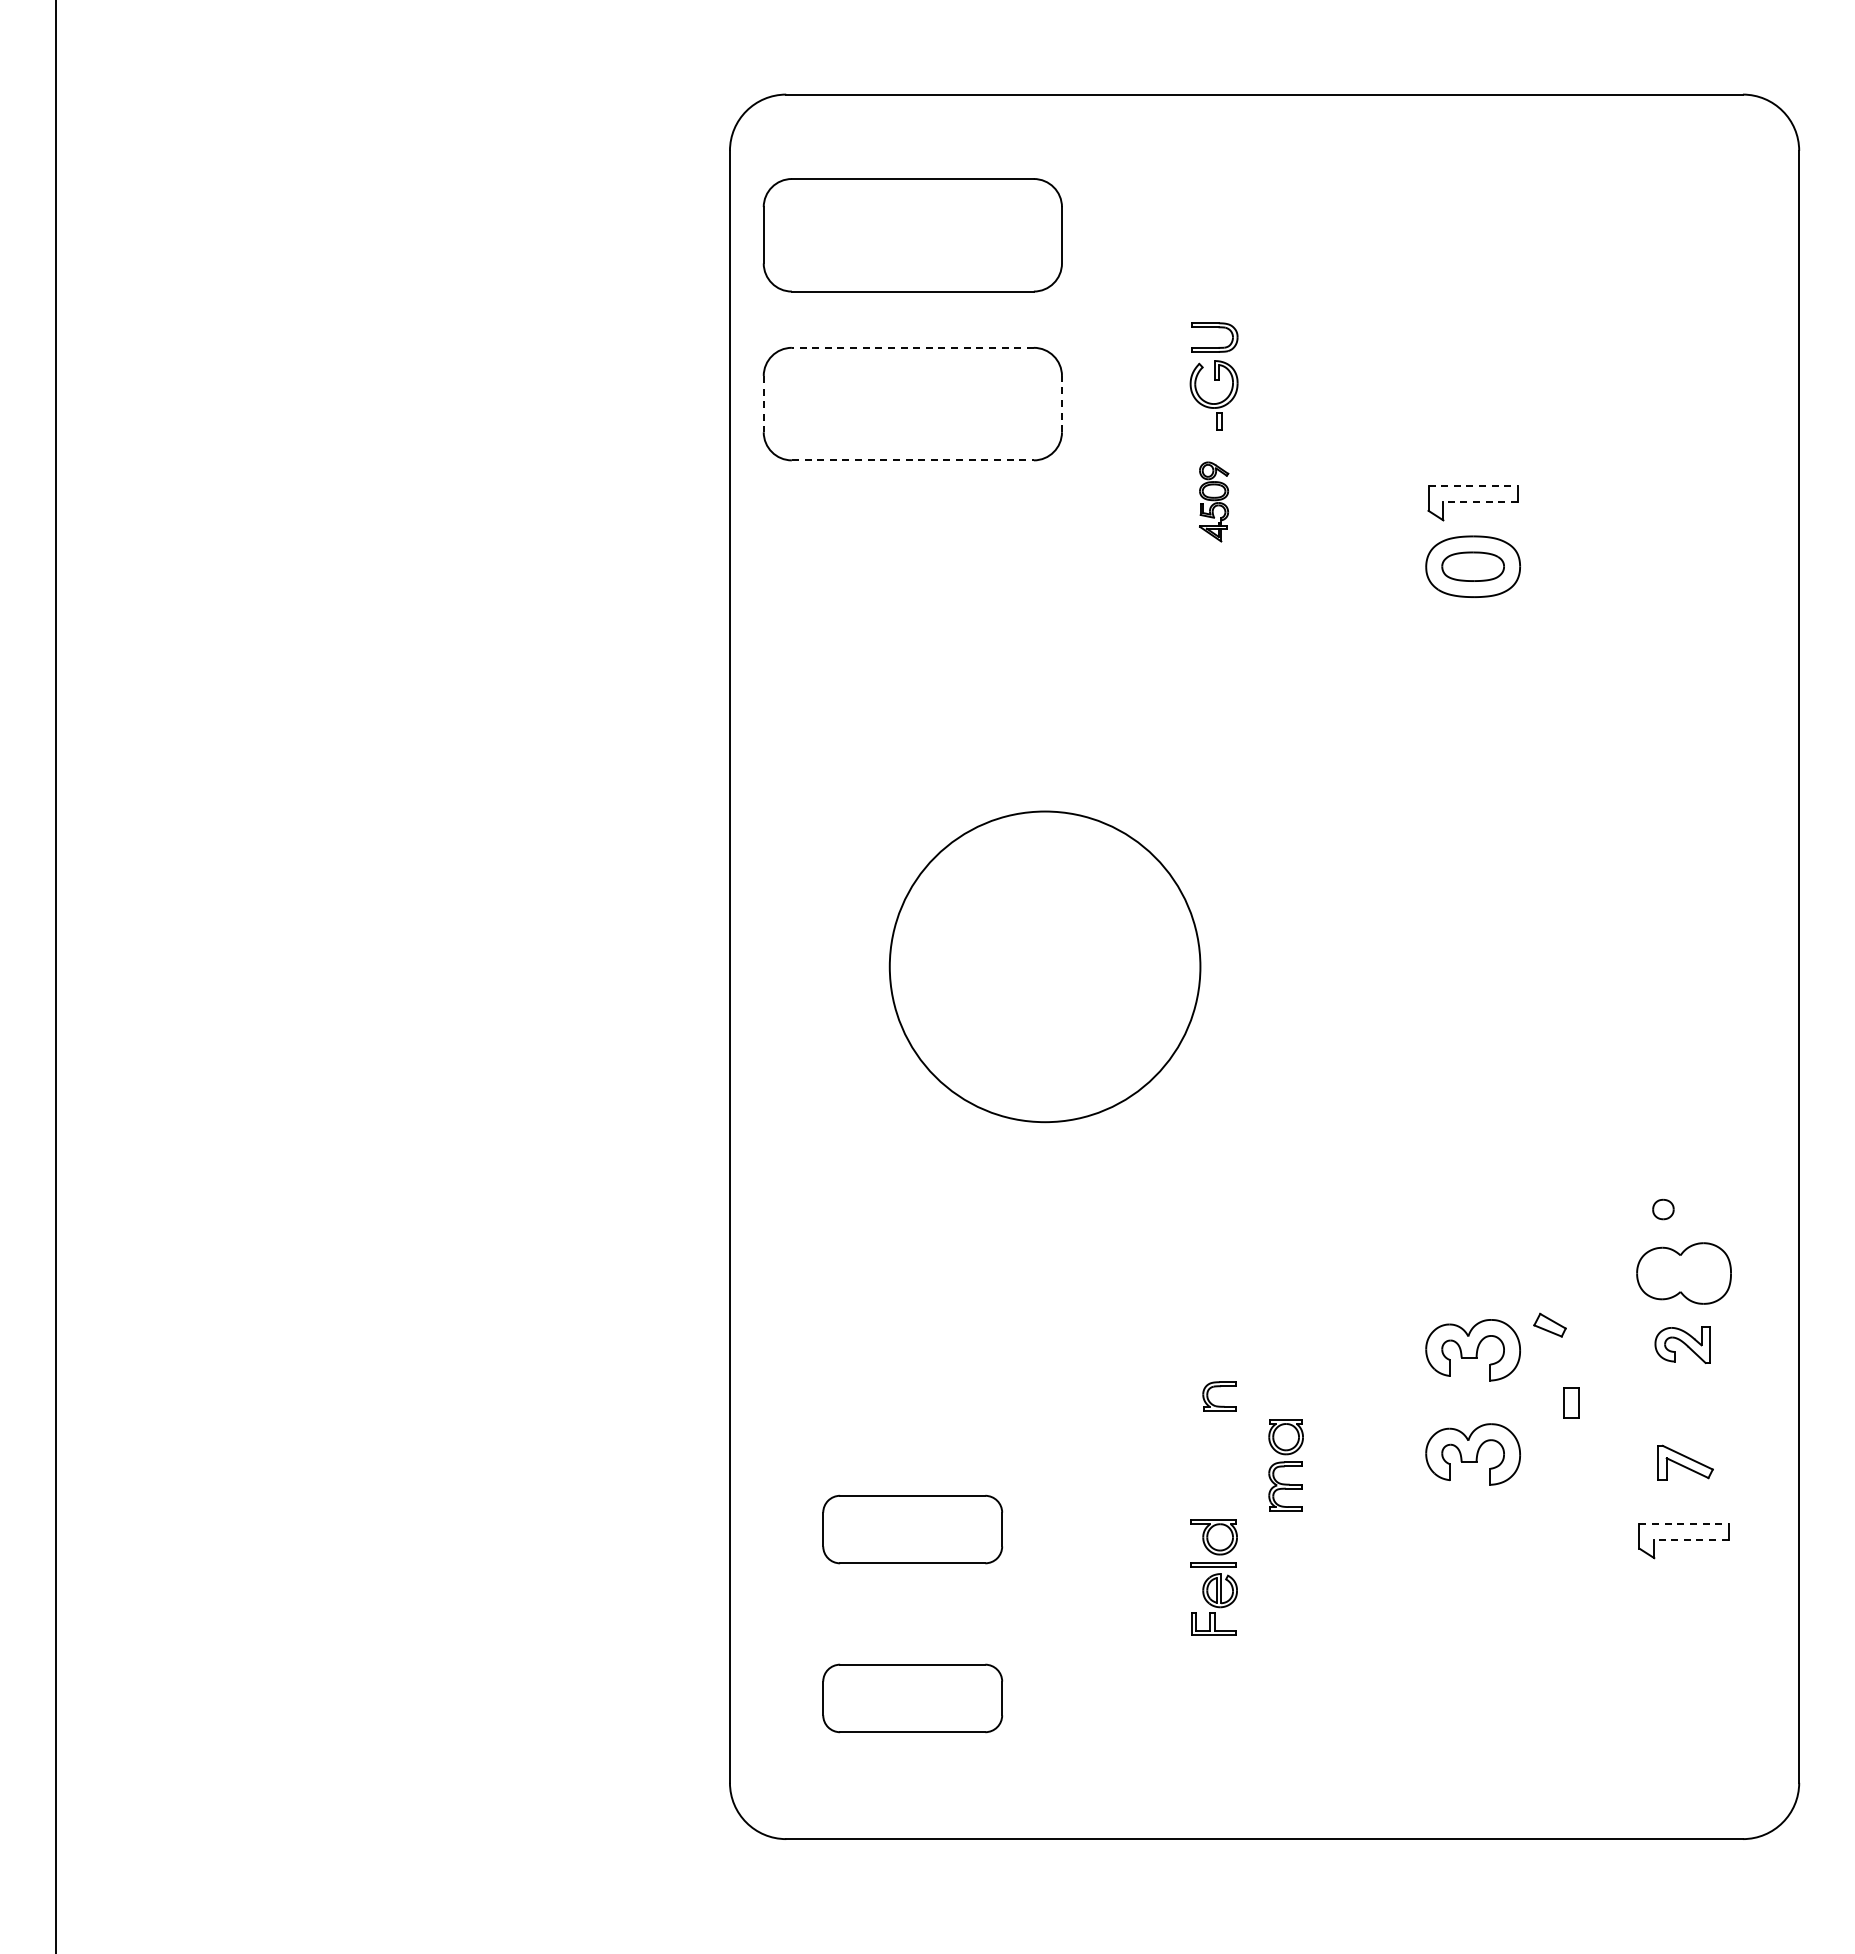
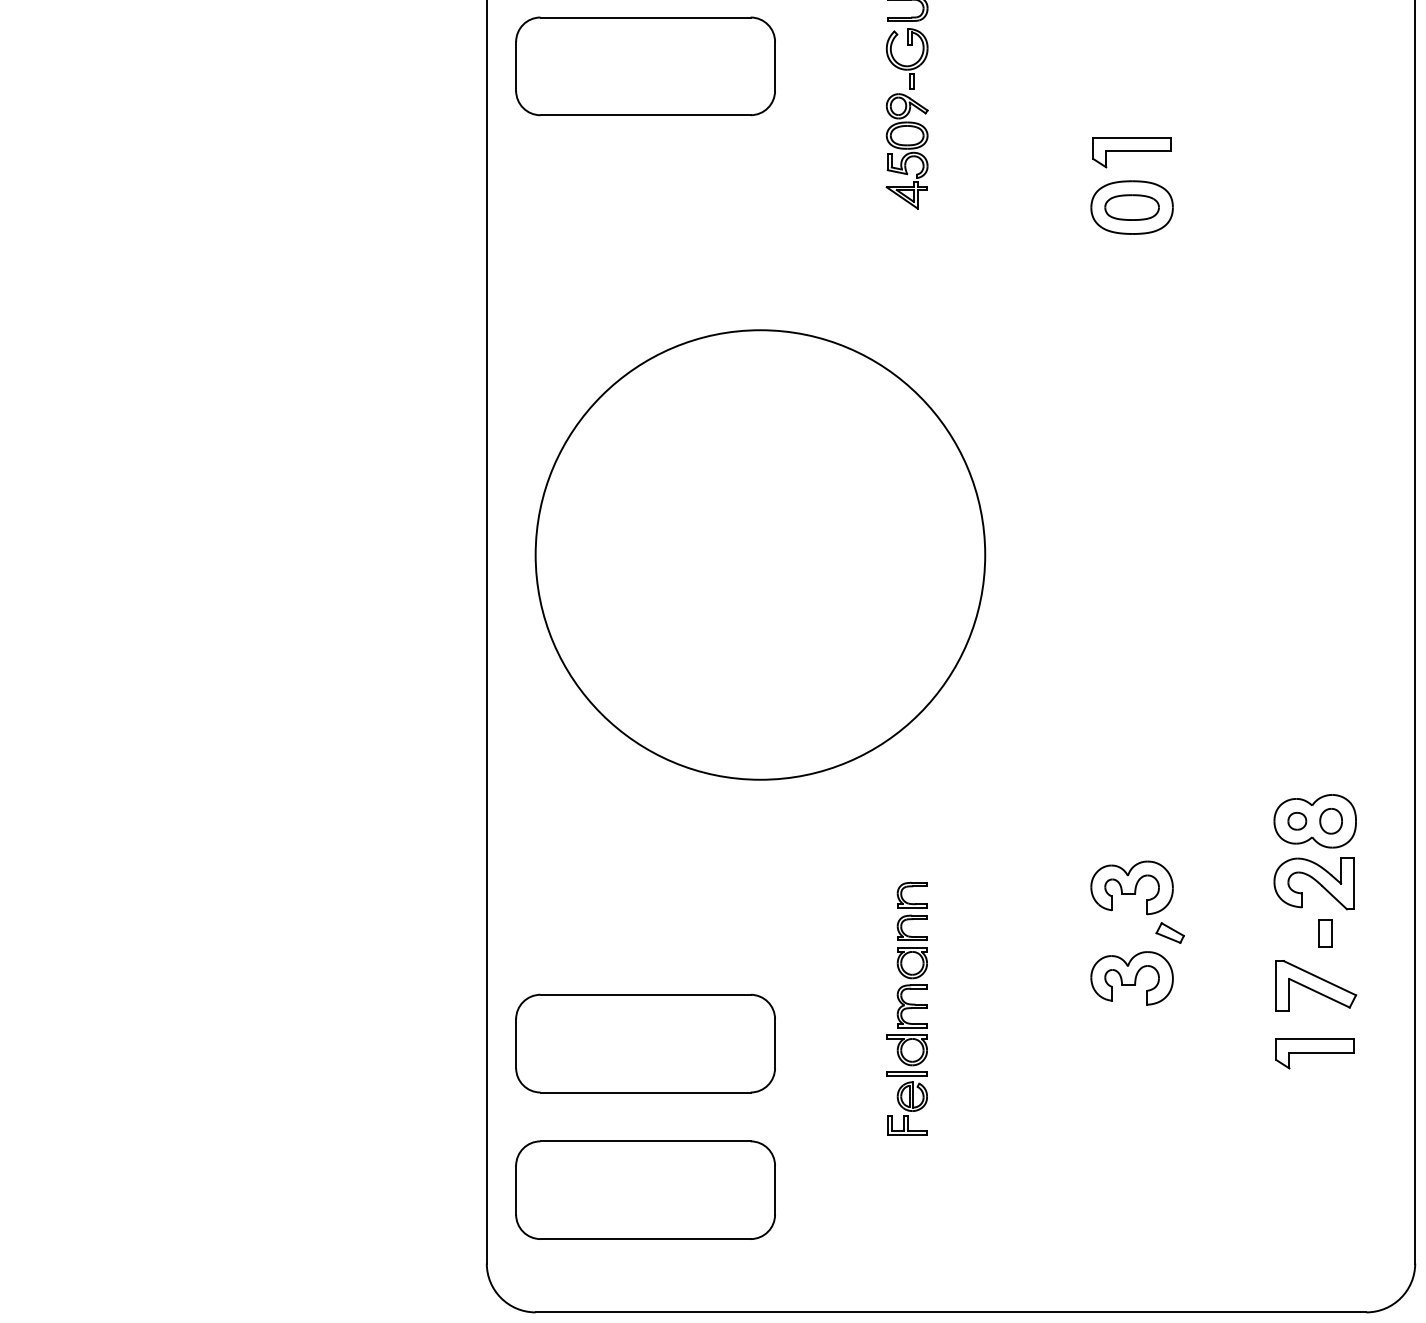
line: (912, 347) -> (645, 17), dashed -> solid
line: (1061, 403) -> (774, 65), dashed -> solid
line: (763, 404) -> (515, 66), dashed -> solid
line: (912, 460) -> (645, 115), dashed -> solid
line: (1473, 486) -> (1132, 137), dashed -> solid
part: (1213, 501) -> (906, 150), size x1.67
line: (1480, 502) -> (1138, 151), dashed -> solid
circle: (1044, 966) -> (759, 554), size x1.67
part: (1663, 1209) -> (1297, 821), moved
part: (1701, 1273) -> (1330, 821), added
part: (1549, 1324) -> (1169, 932), moved
part: (1682, 1344) -> (1313, 882), size x1.67
part: (1219, 1349) -> (911, 887), added
part: (1571, 1402) -> (1326, 933), moved
part: (1685, 1462) -> (1316, 985), size x1.67
part: (1285, 1465) -> (911, 987), moved
line: (1684, 1523) -> (1315, 1038), dashed -> solid
part: (912, 1529) -> (645, 1043), size x1.67
line: (1691, 1539) -> (1321, 1052), dashed -> solid
part: (912, 1698) -> (645, 1190), size x1.67

